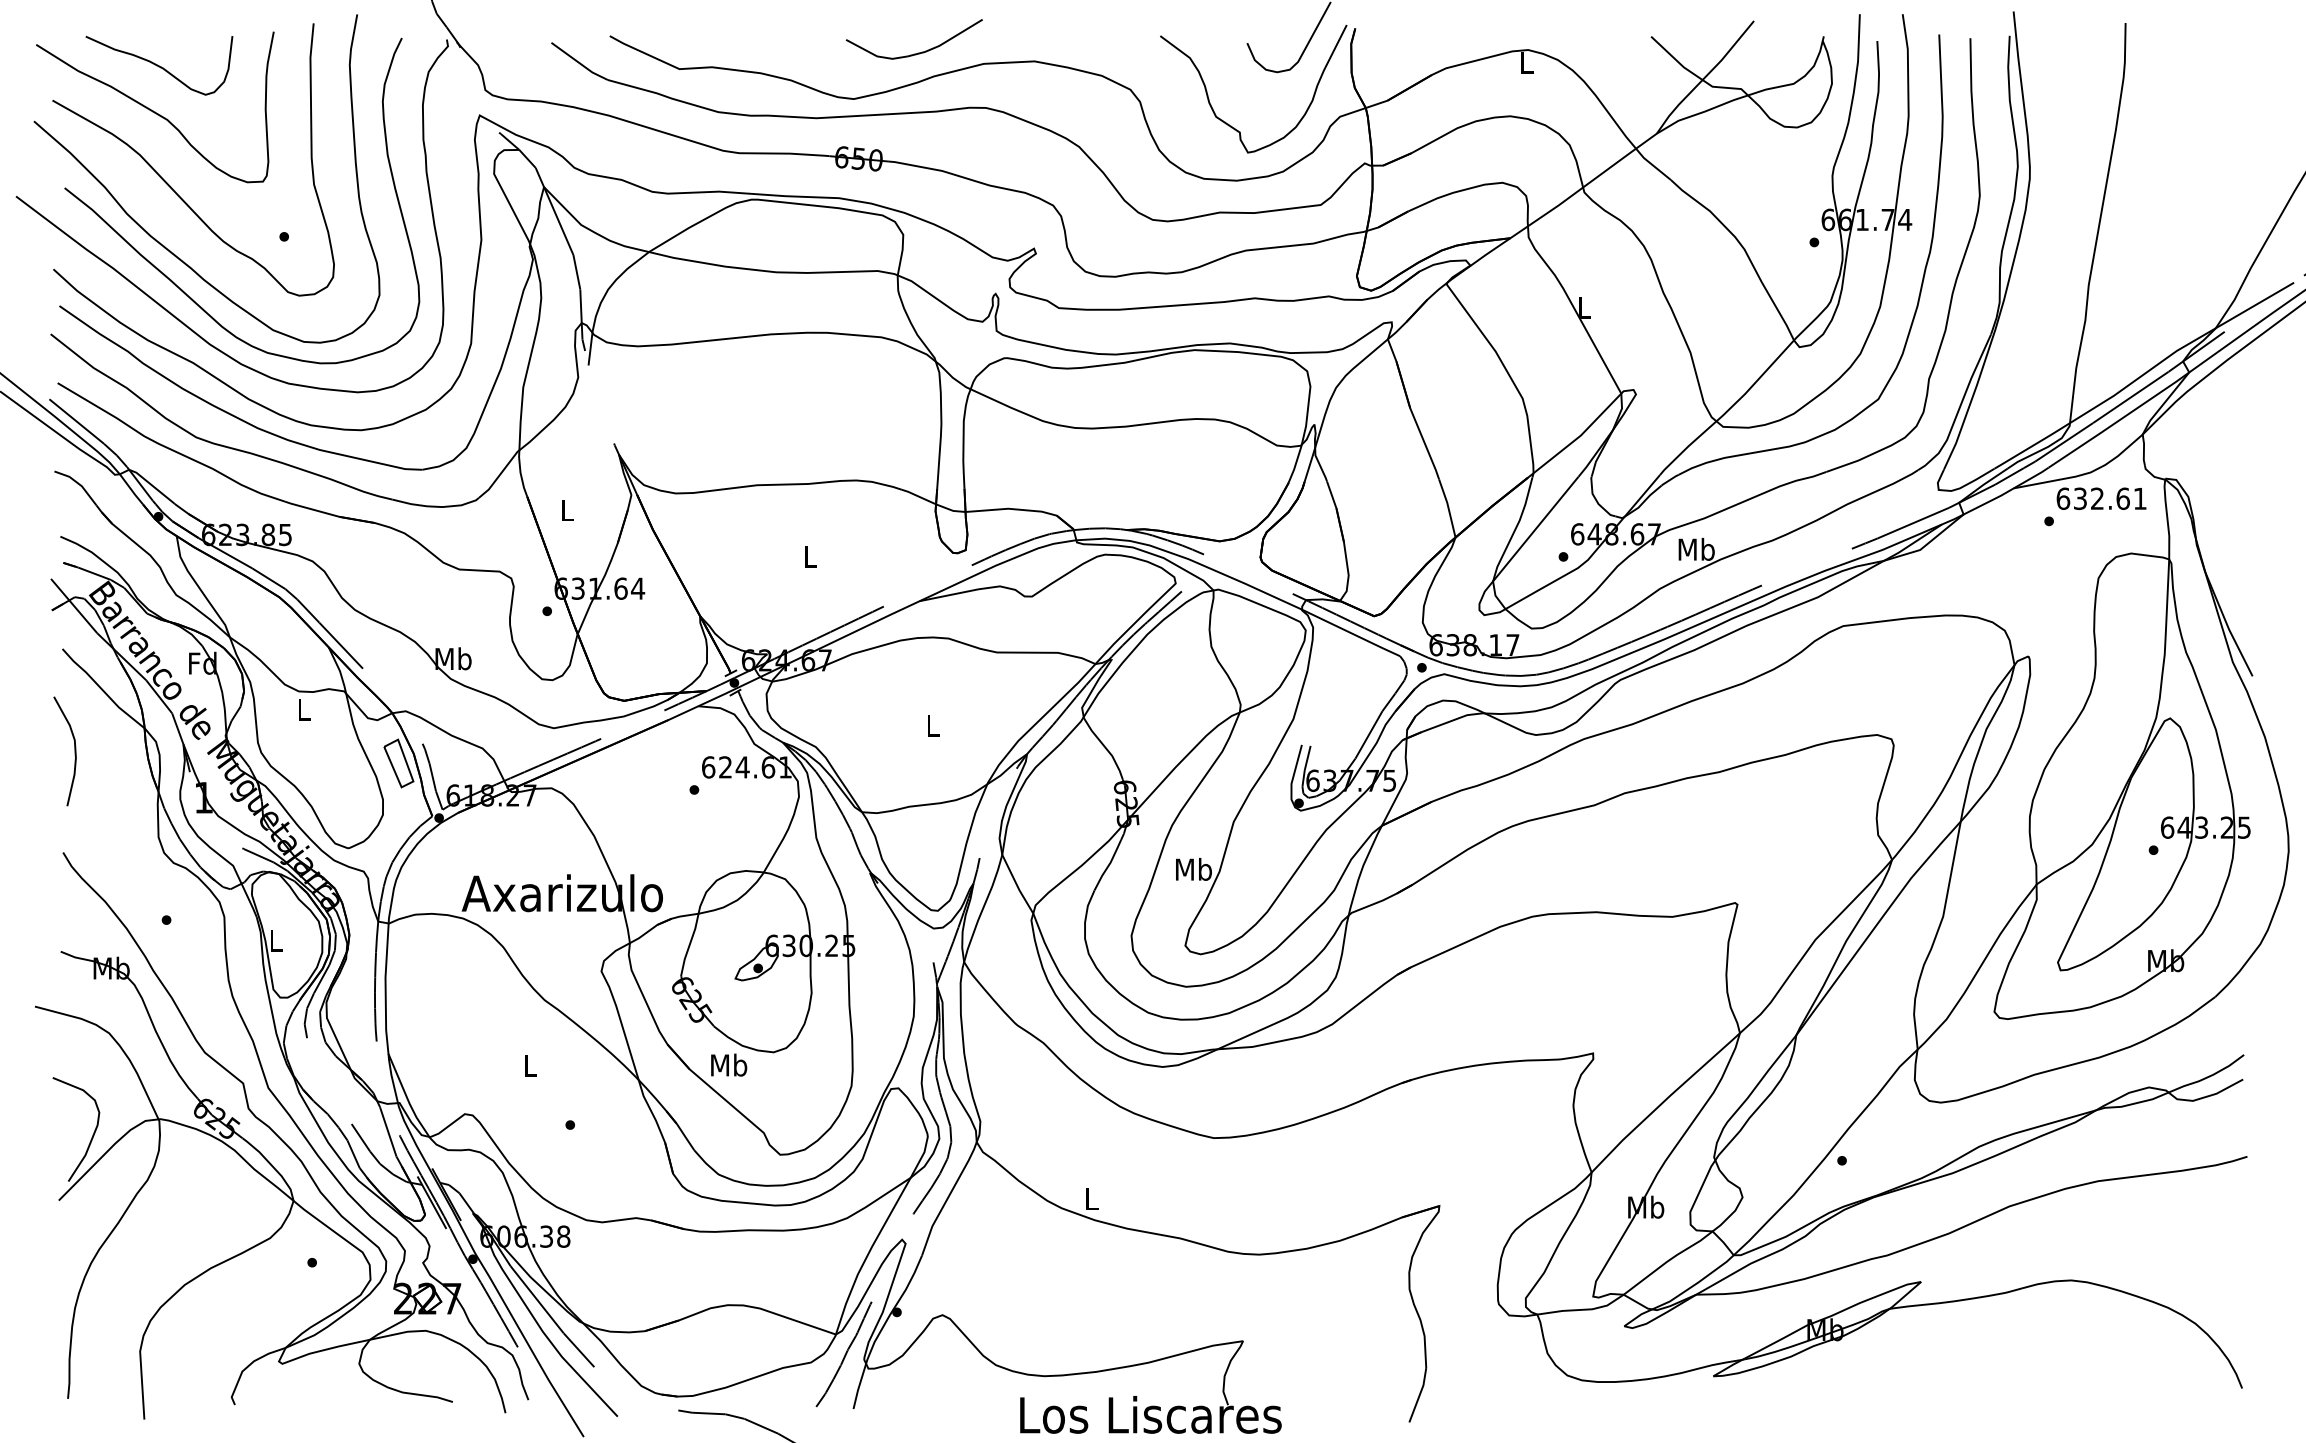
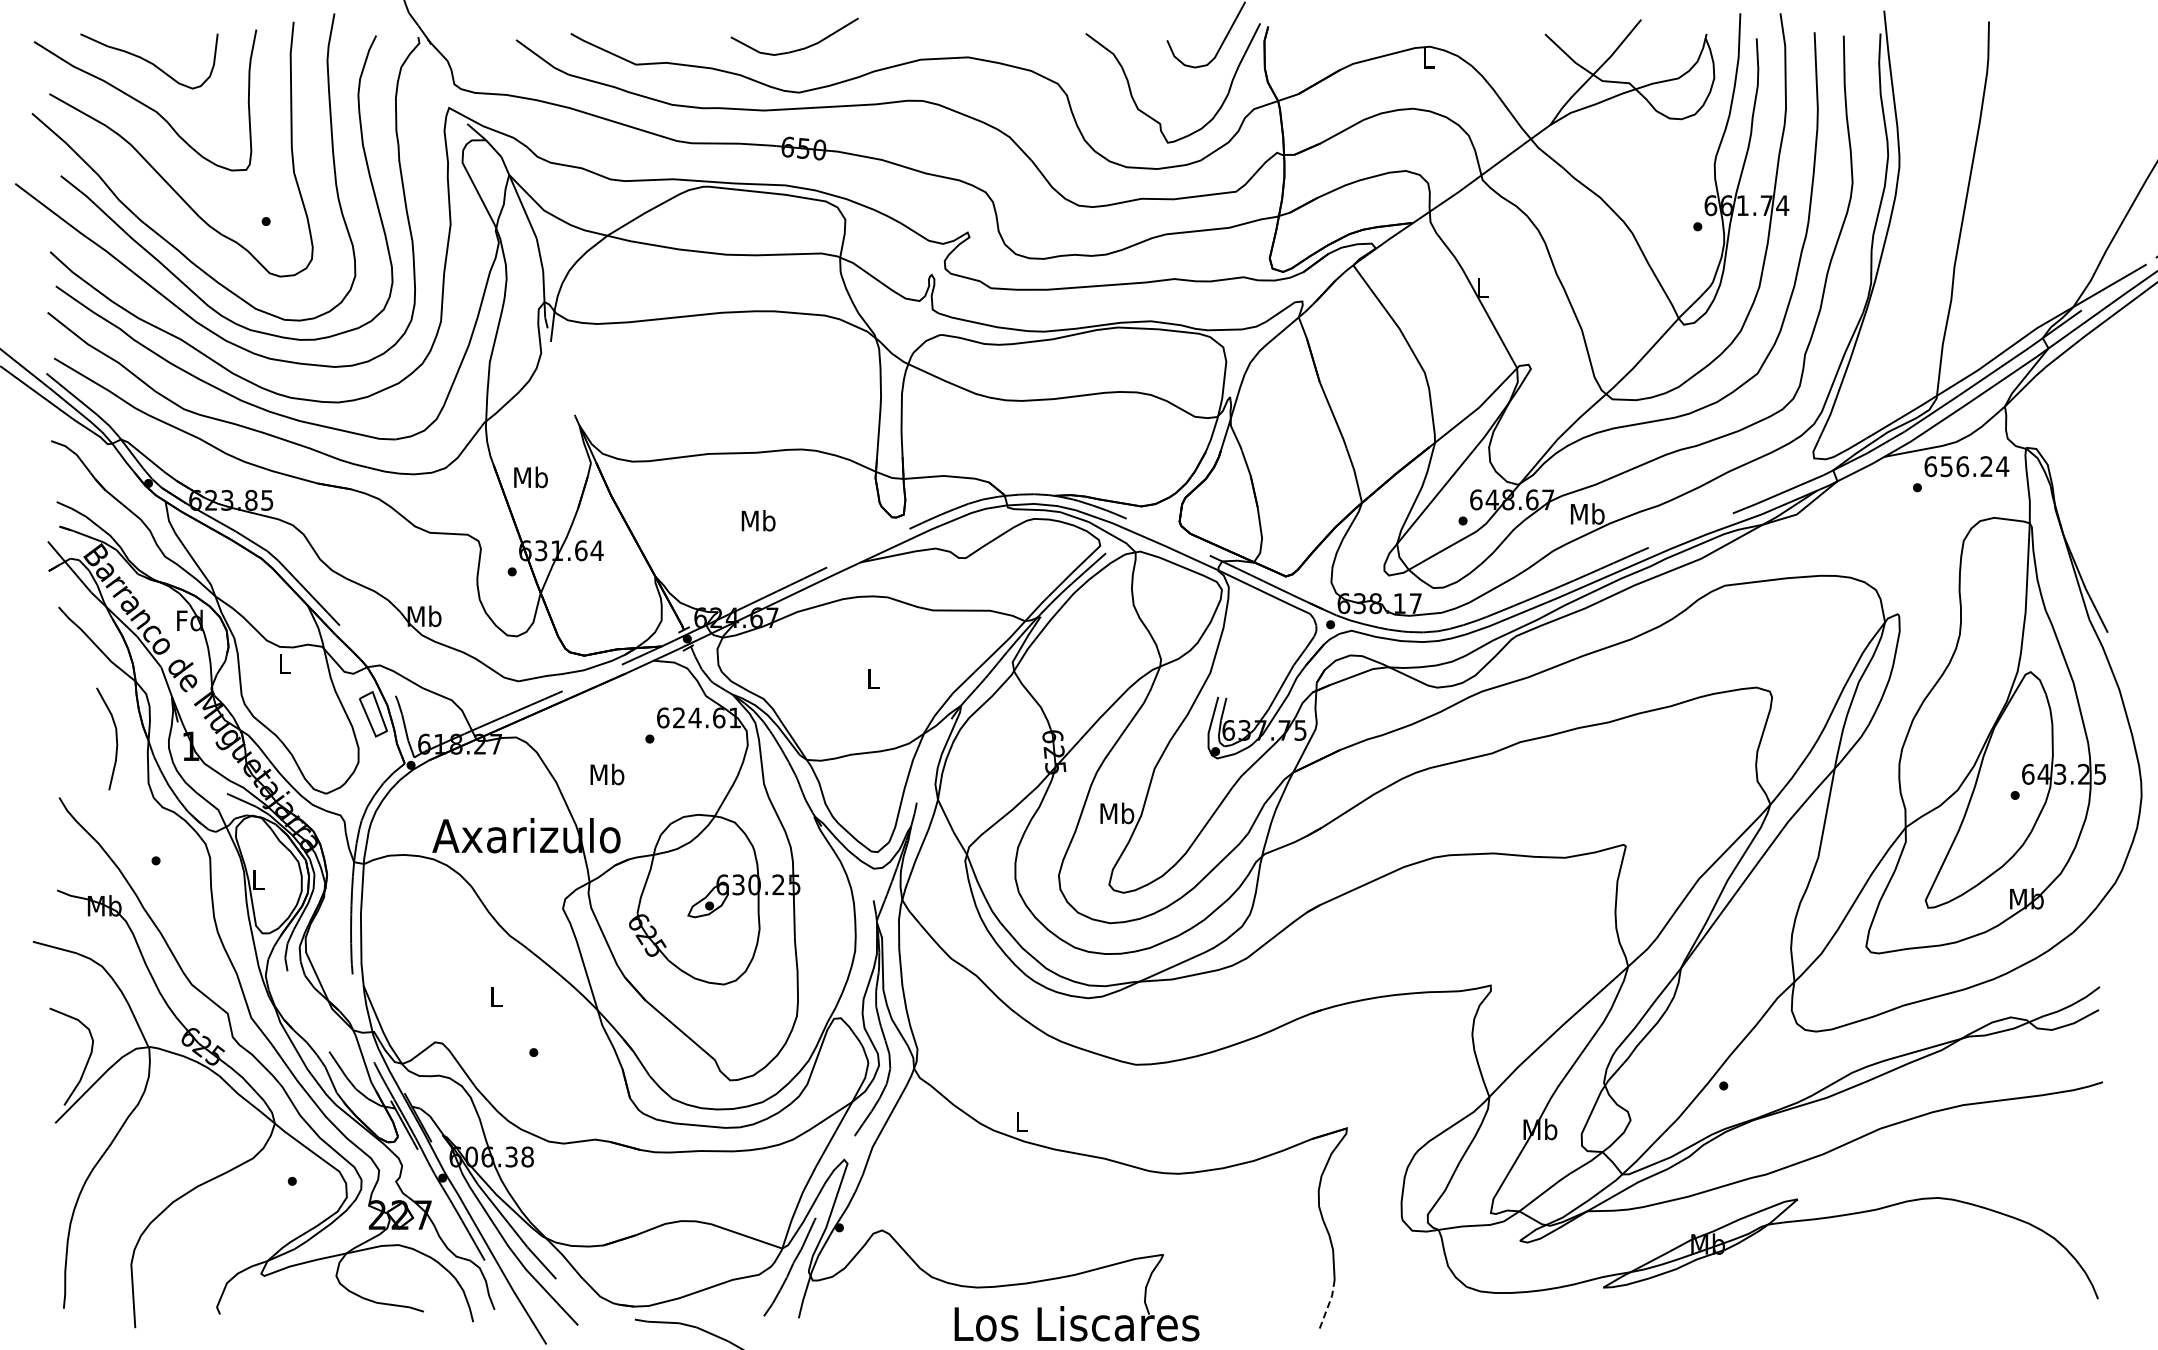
part: (916, 52) -> (796, 49), moved
text: (2111, 498) -> (1975, 466), 632.61 -> 656.24
text: (566, 510) -> (530, 477), L -> Mb
text: (810, 556) -> (758, 520), L -> Mb
curve: (74, 749) -> (115, 737), moved
text: (729, 1065) -> (607, 774), moved
line: (1419, 1395) -> (1328, 1305), solid -> dashed

